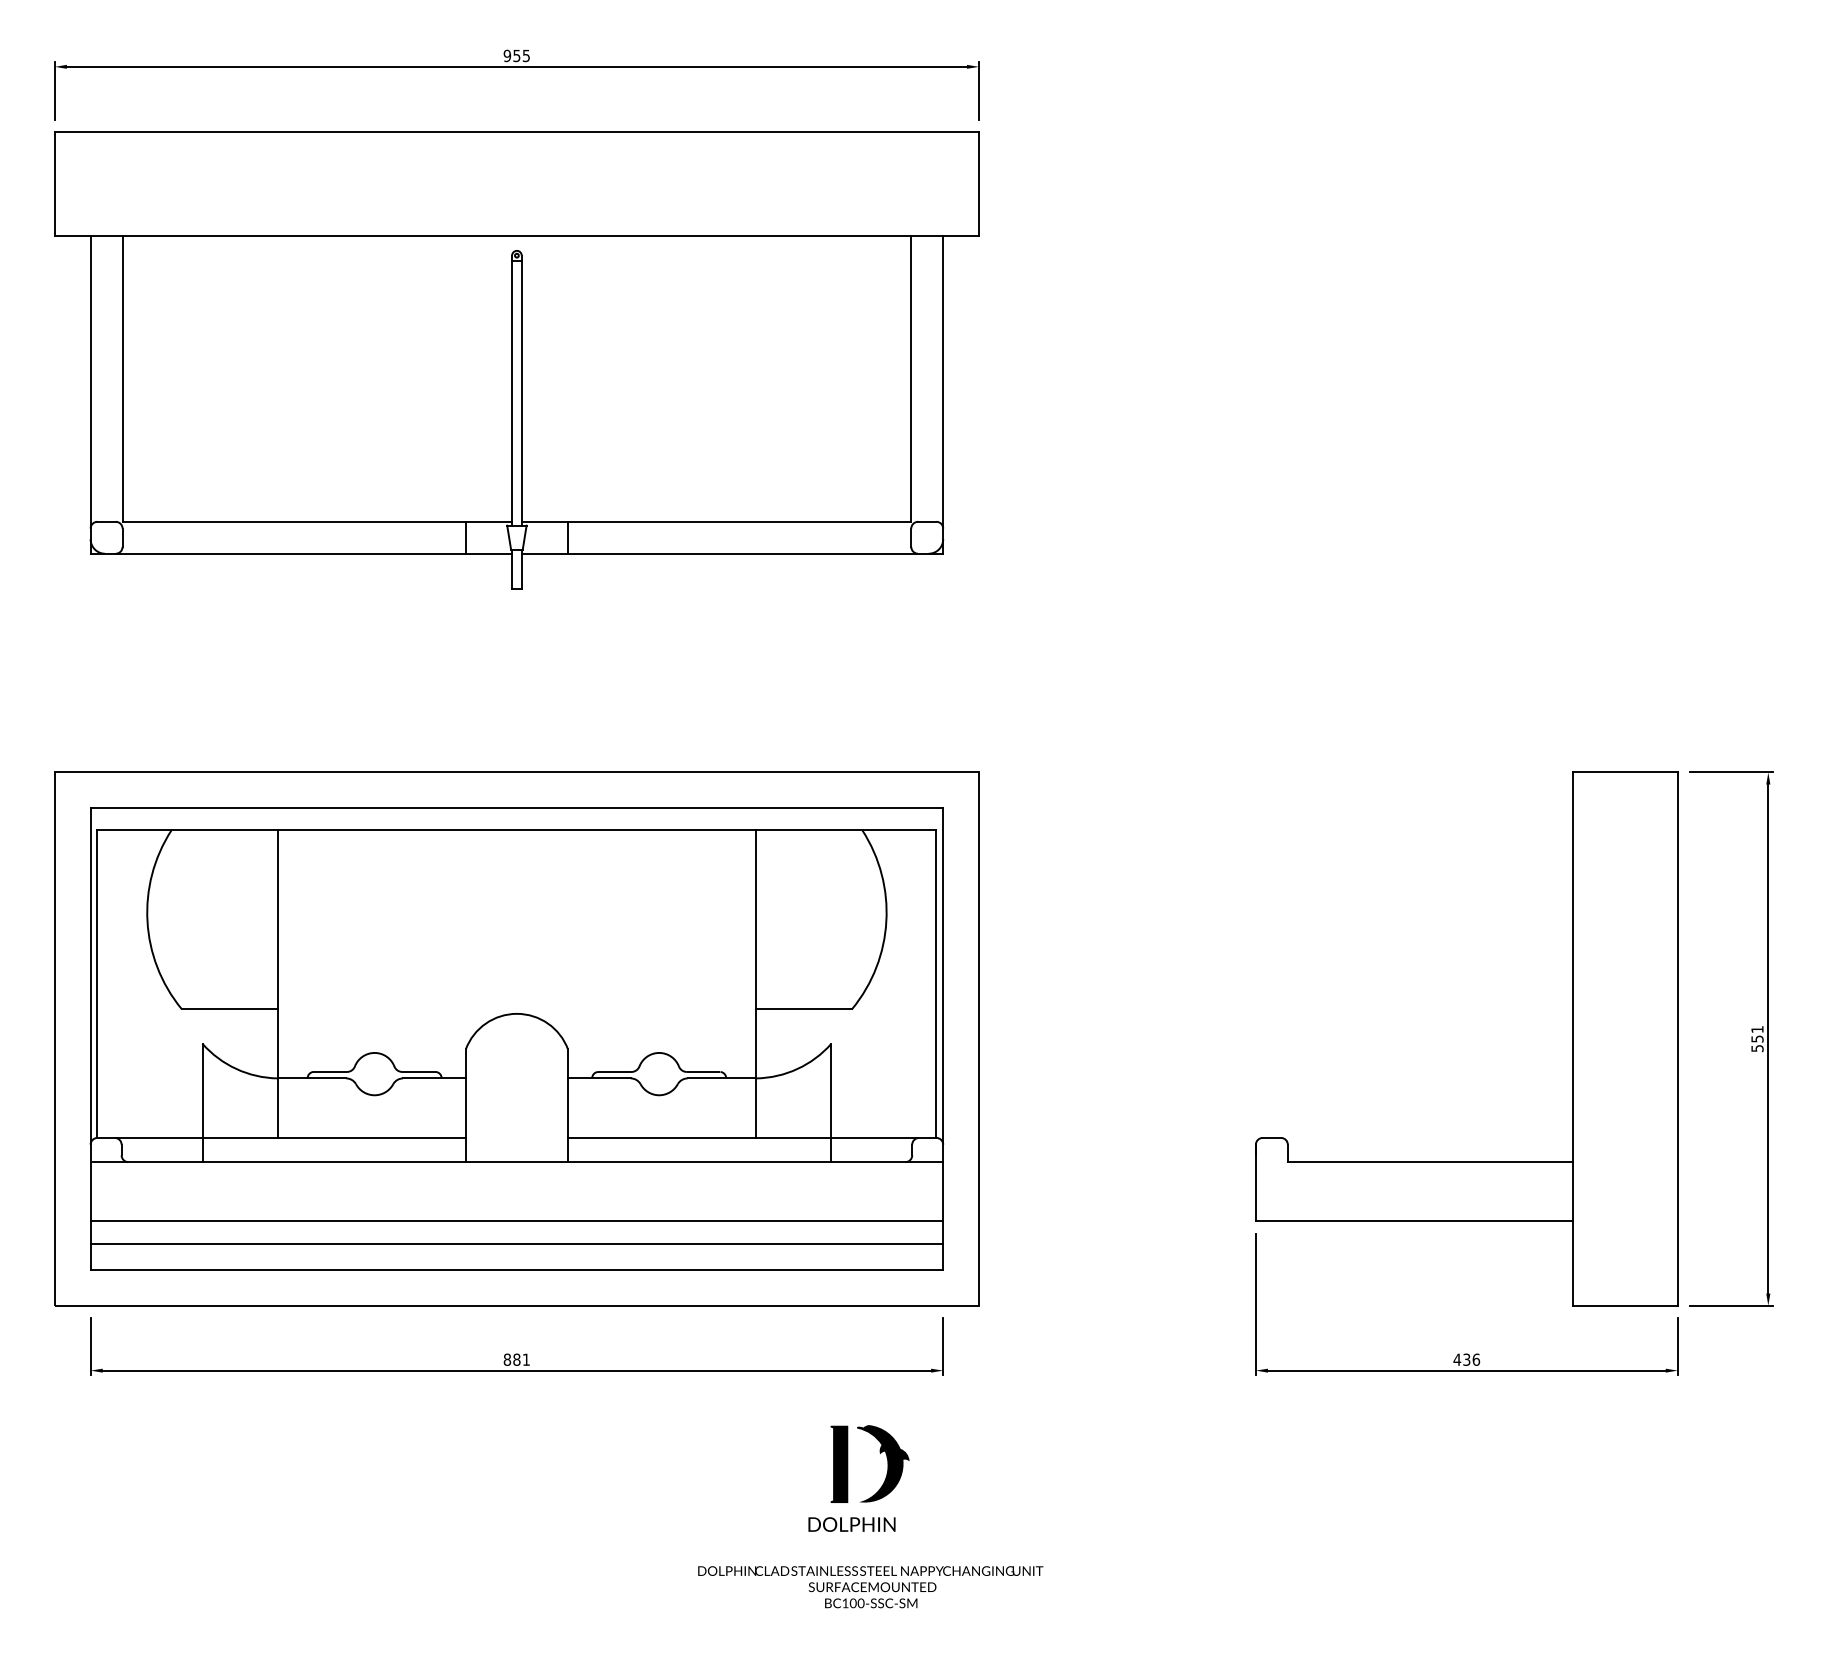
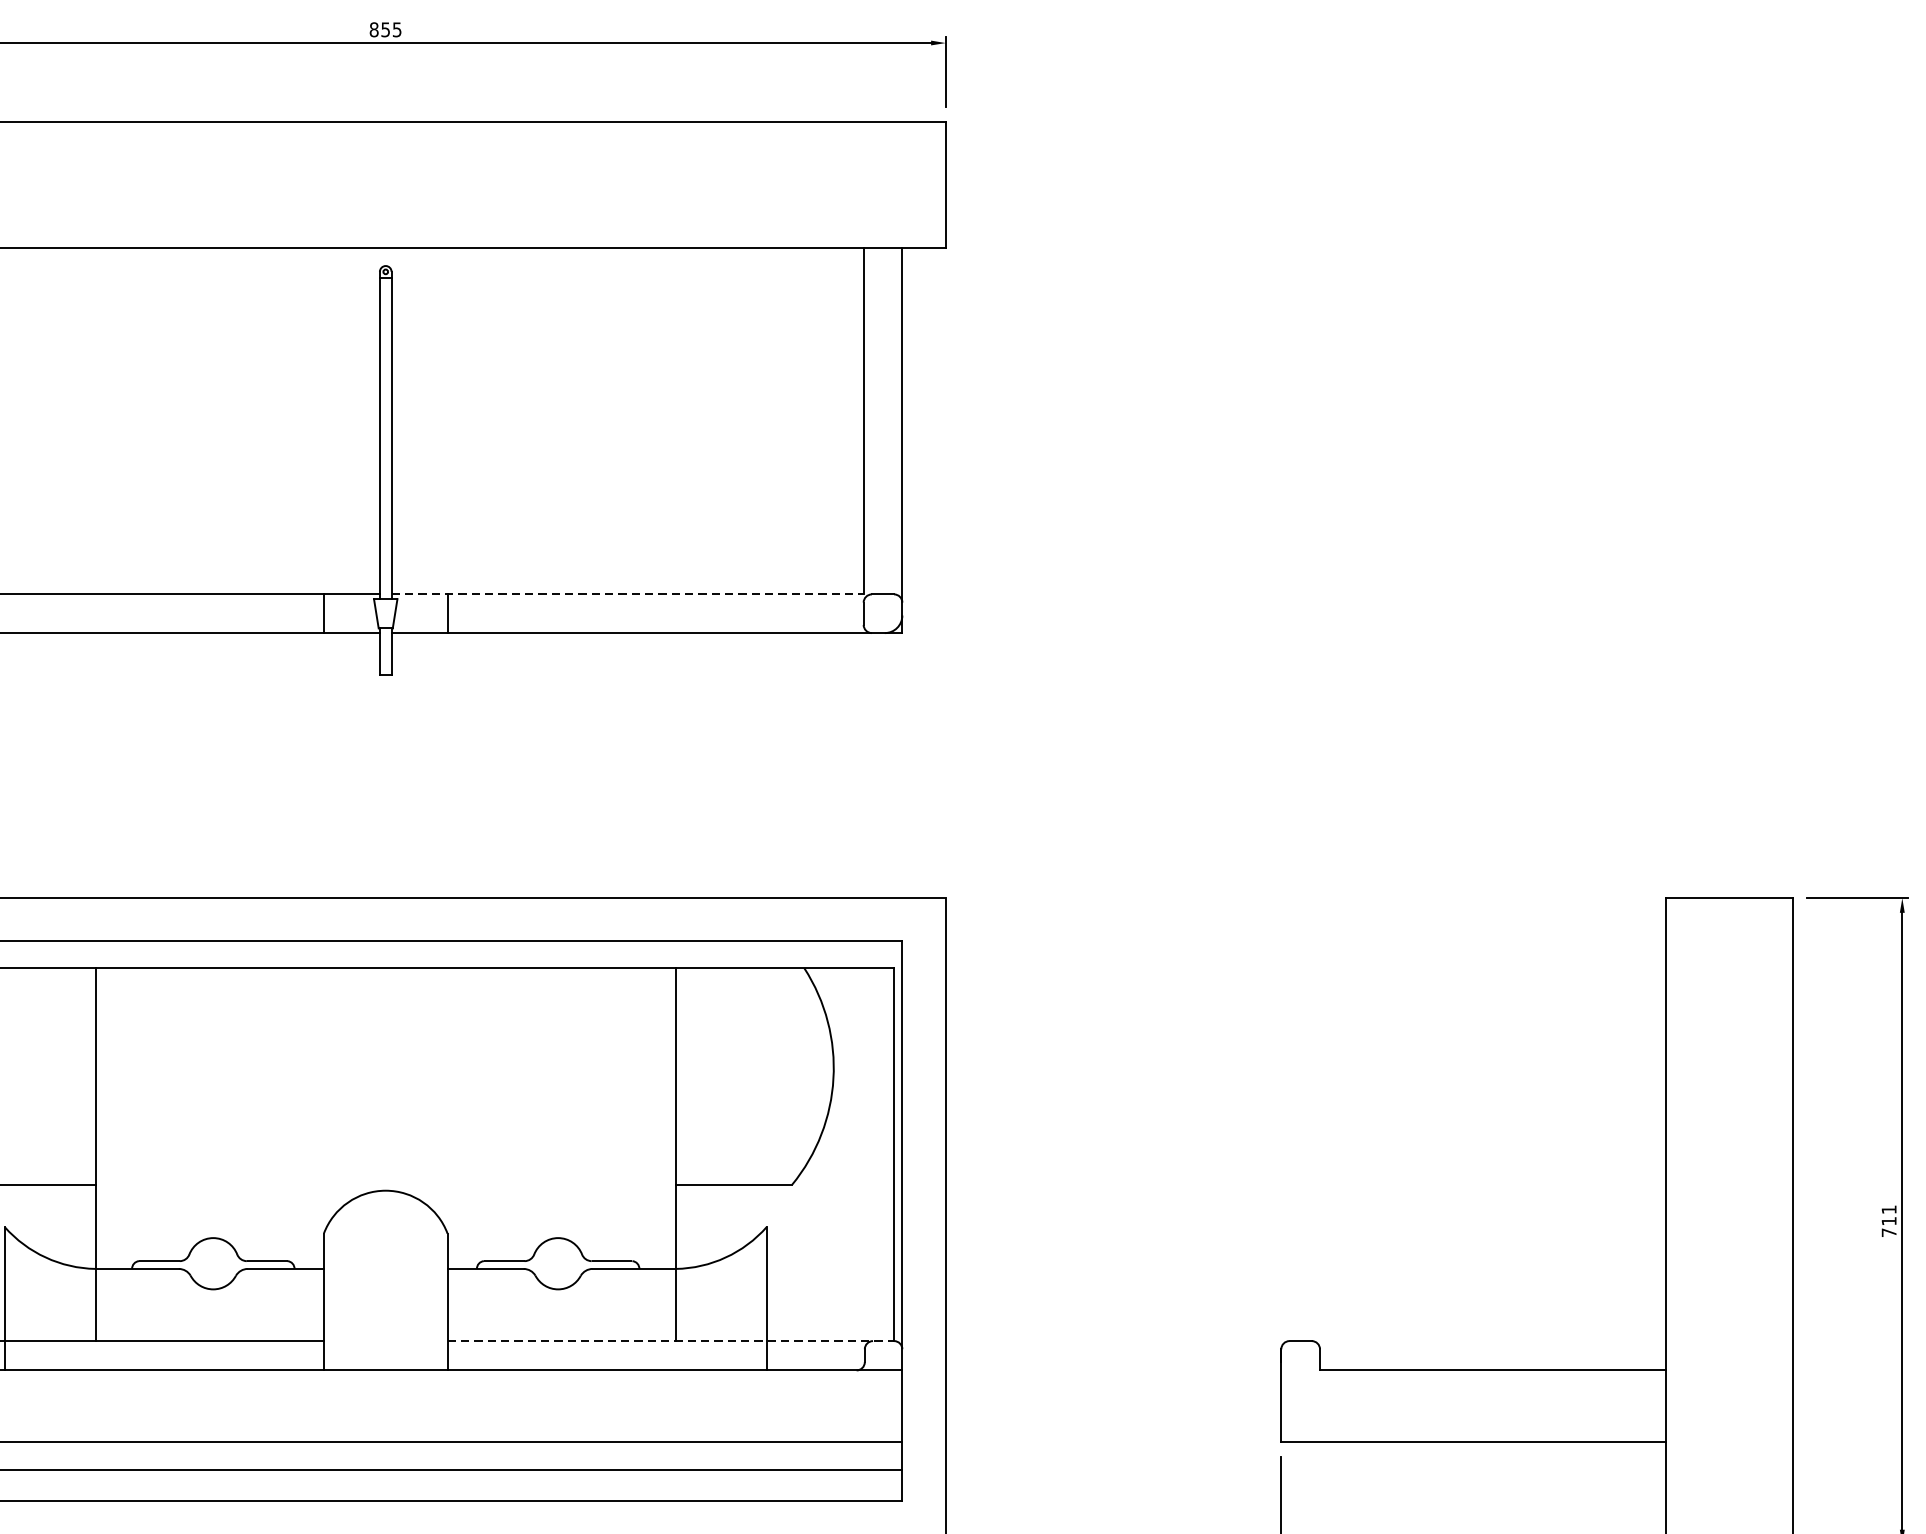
text: (507, 56) -> (374, 30), 955 -> 855
line: (716, 521) -> (627, 594), solid -> dashed
text: (1757, 1043) -> (1889, 1226), 551 -> 711
line: (752, 1137) -> (671, 1340), solid -> dashed

